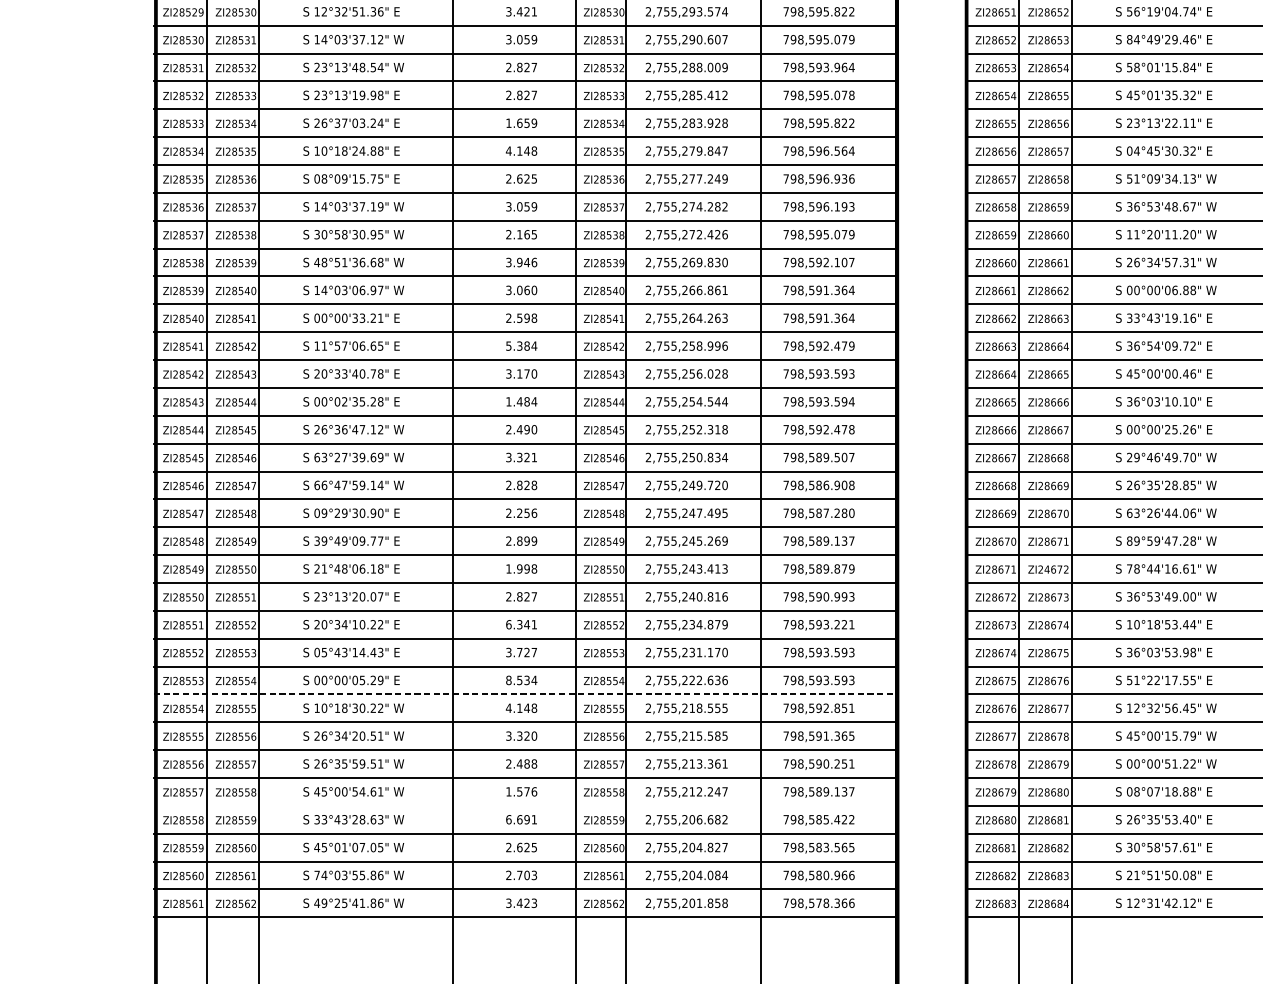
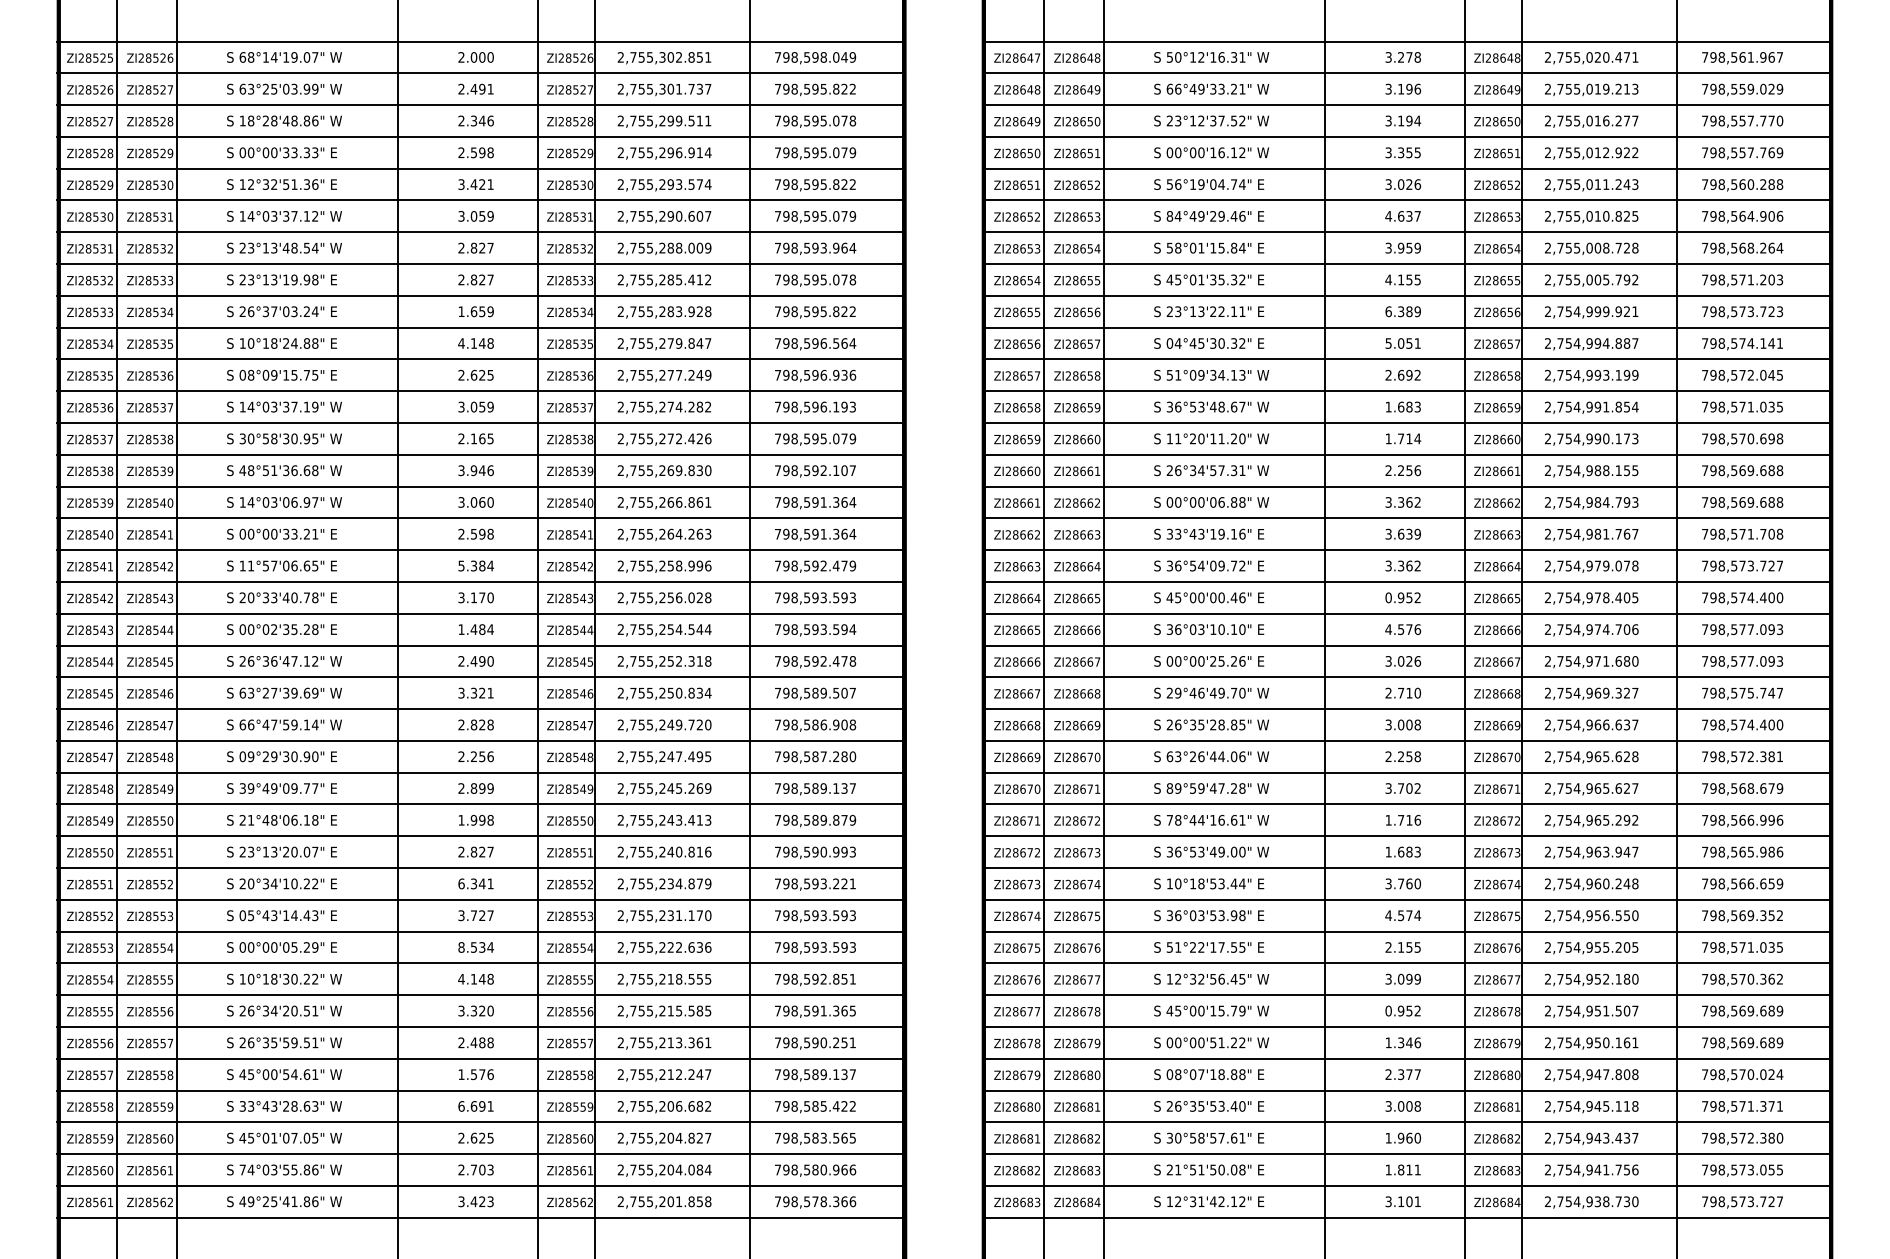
text: (1046, 569) -> (1075, 820), ZI24672 -> ZI28672
line: (525, 694) -> (480, 963), dashed -> solid
line: (525, 805) -> (480, 1090), added

